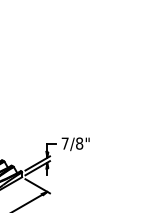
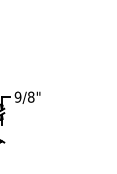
text: (64, 143) -> (17, 97), 7/8" -> 9/8"

